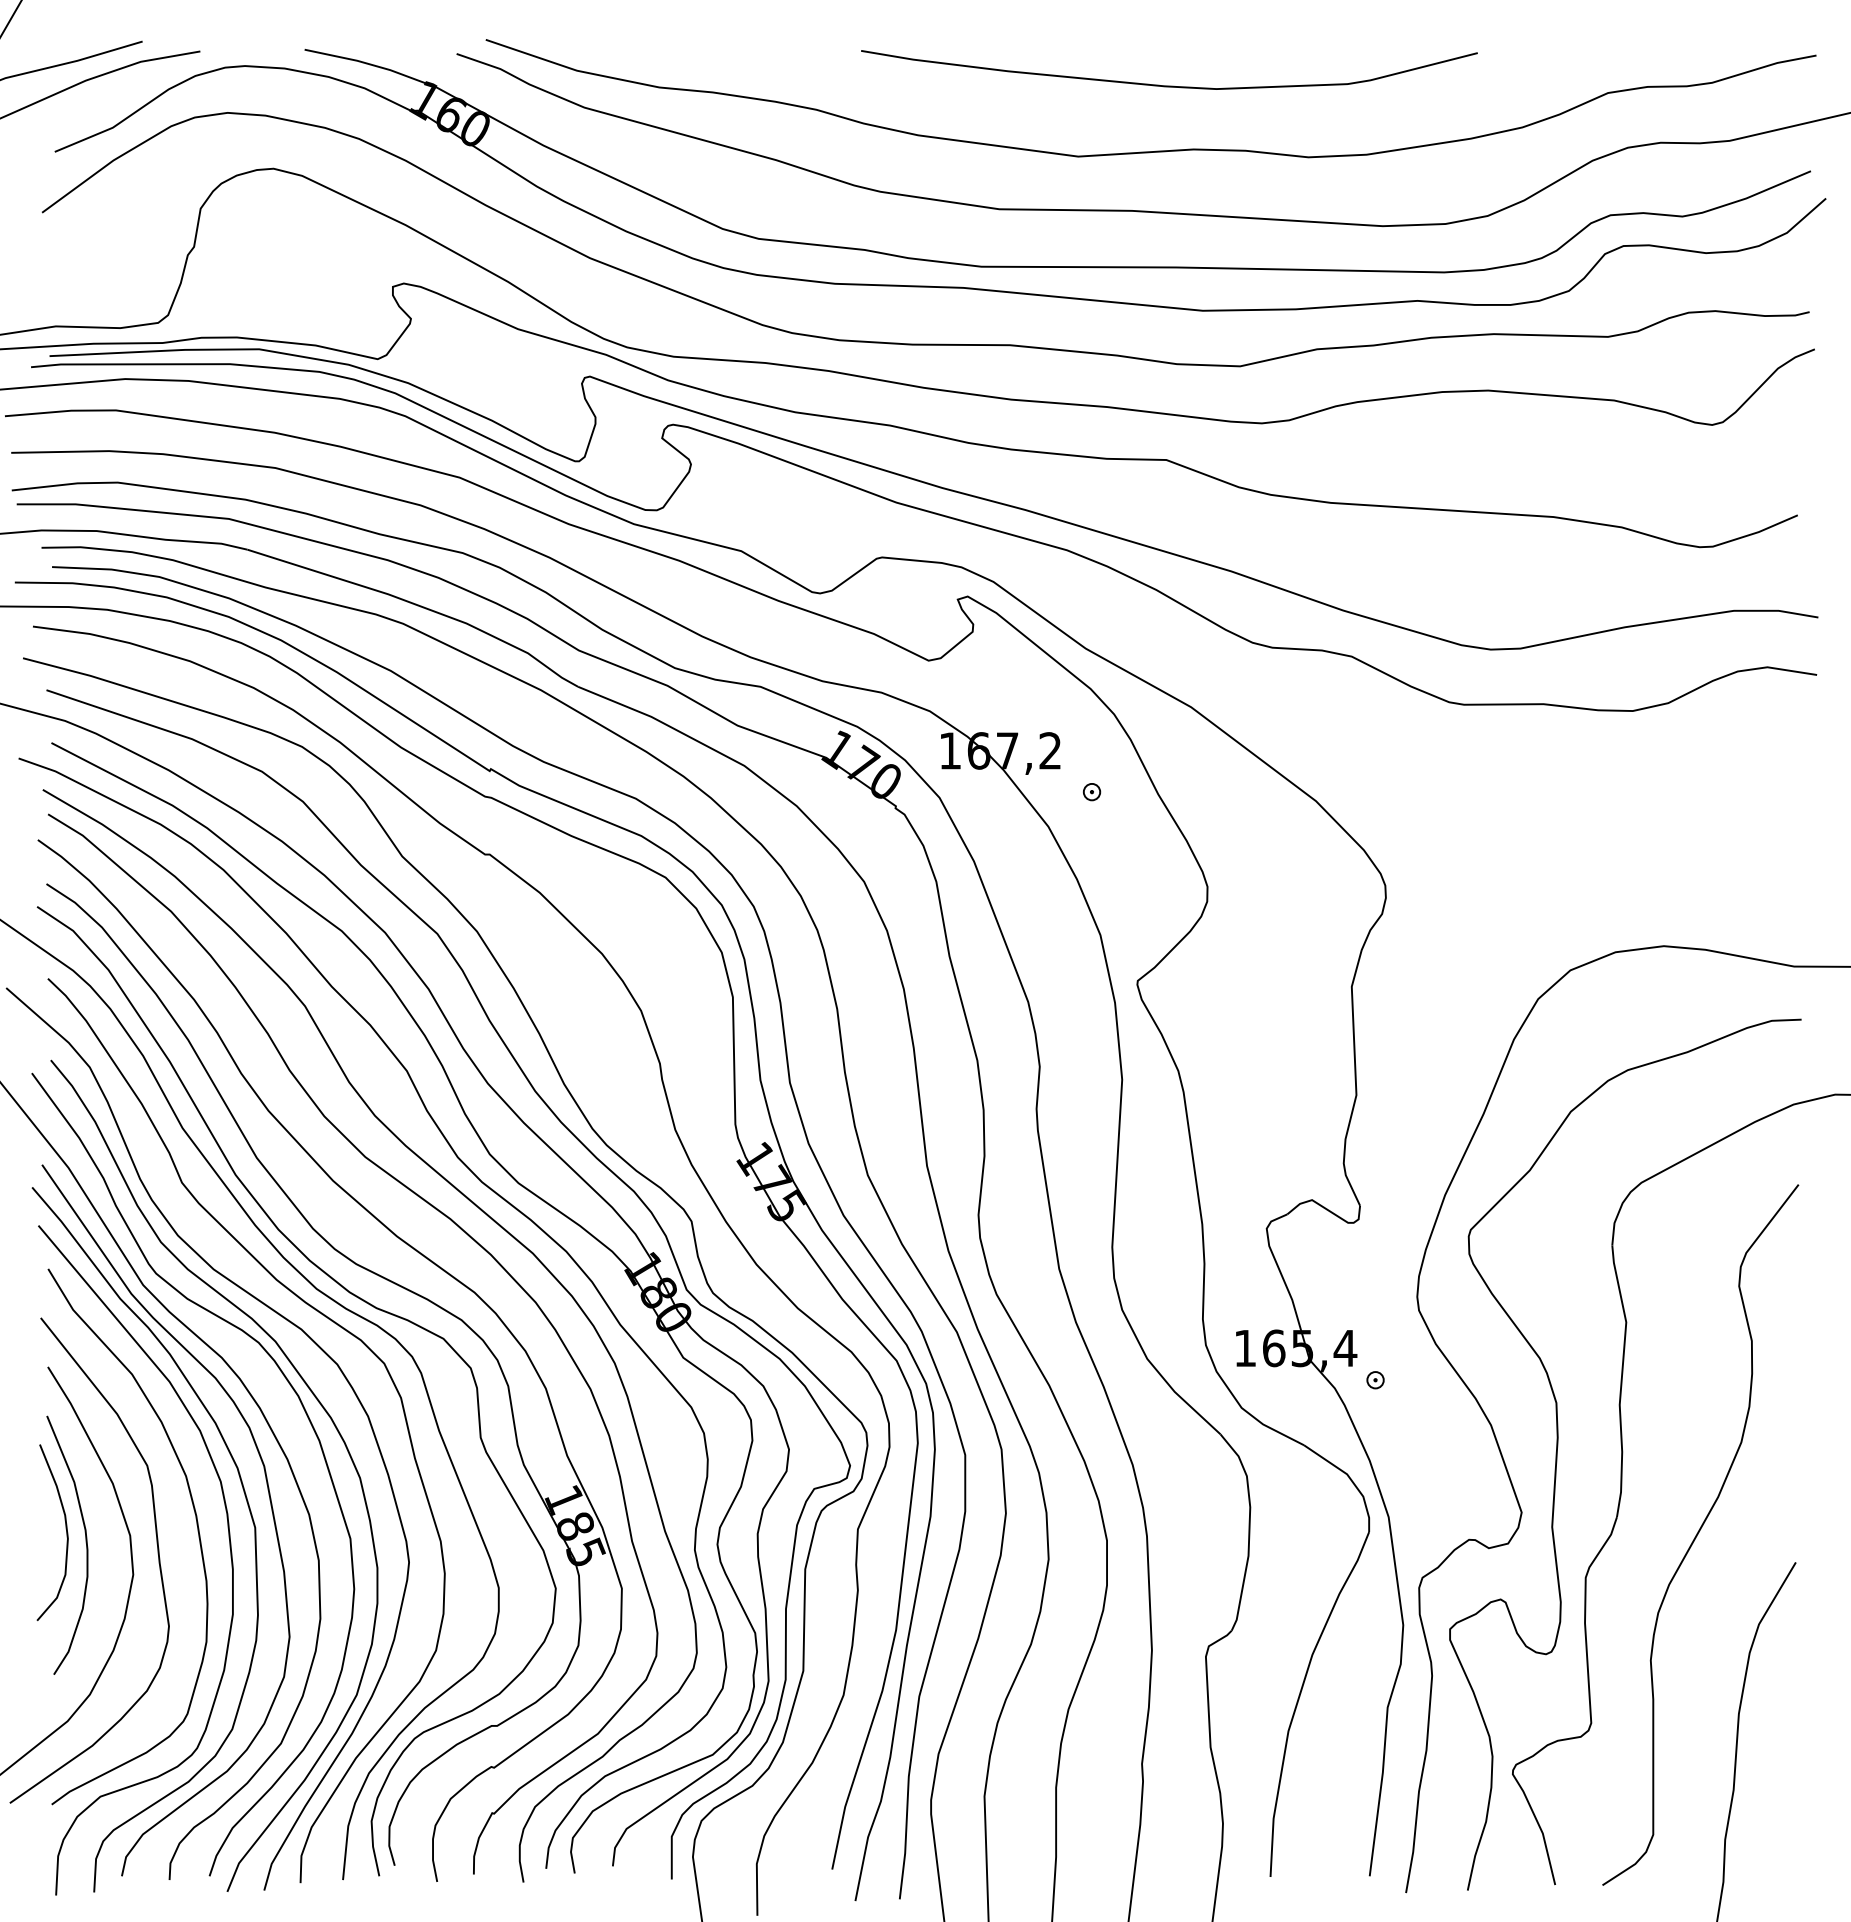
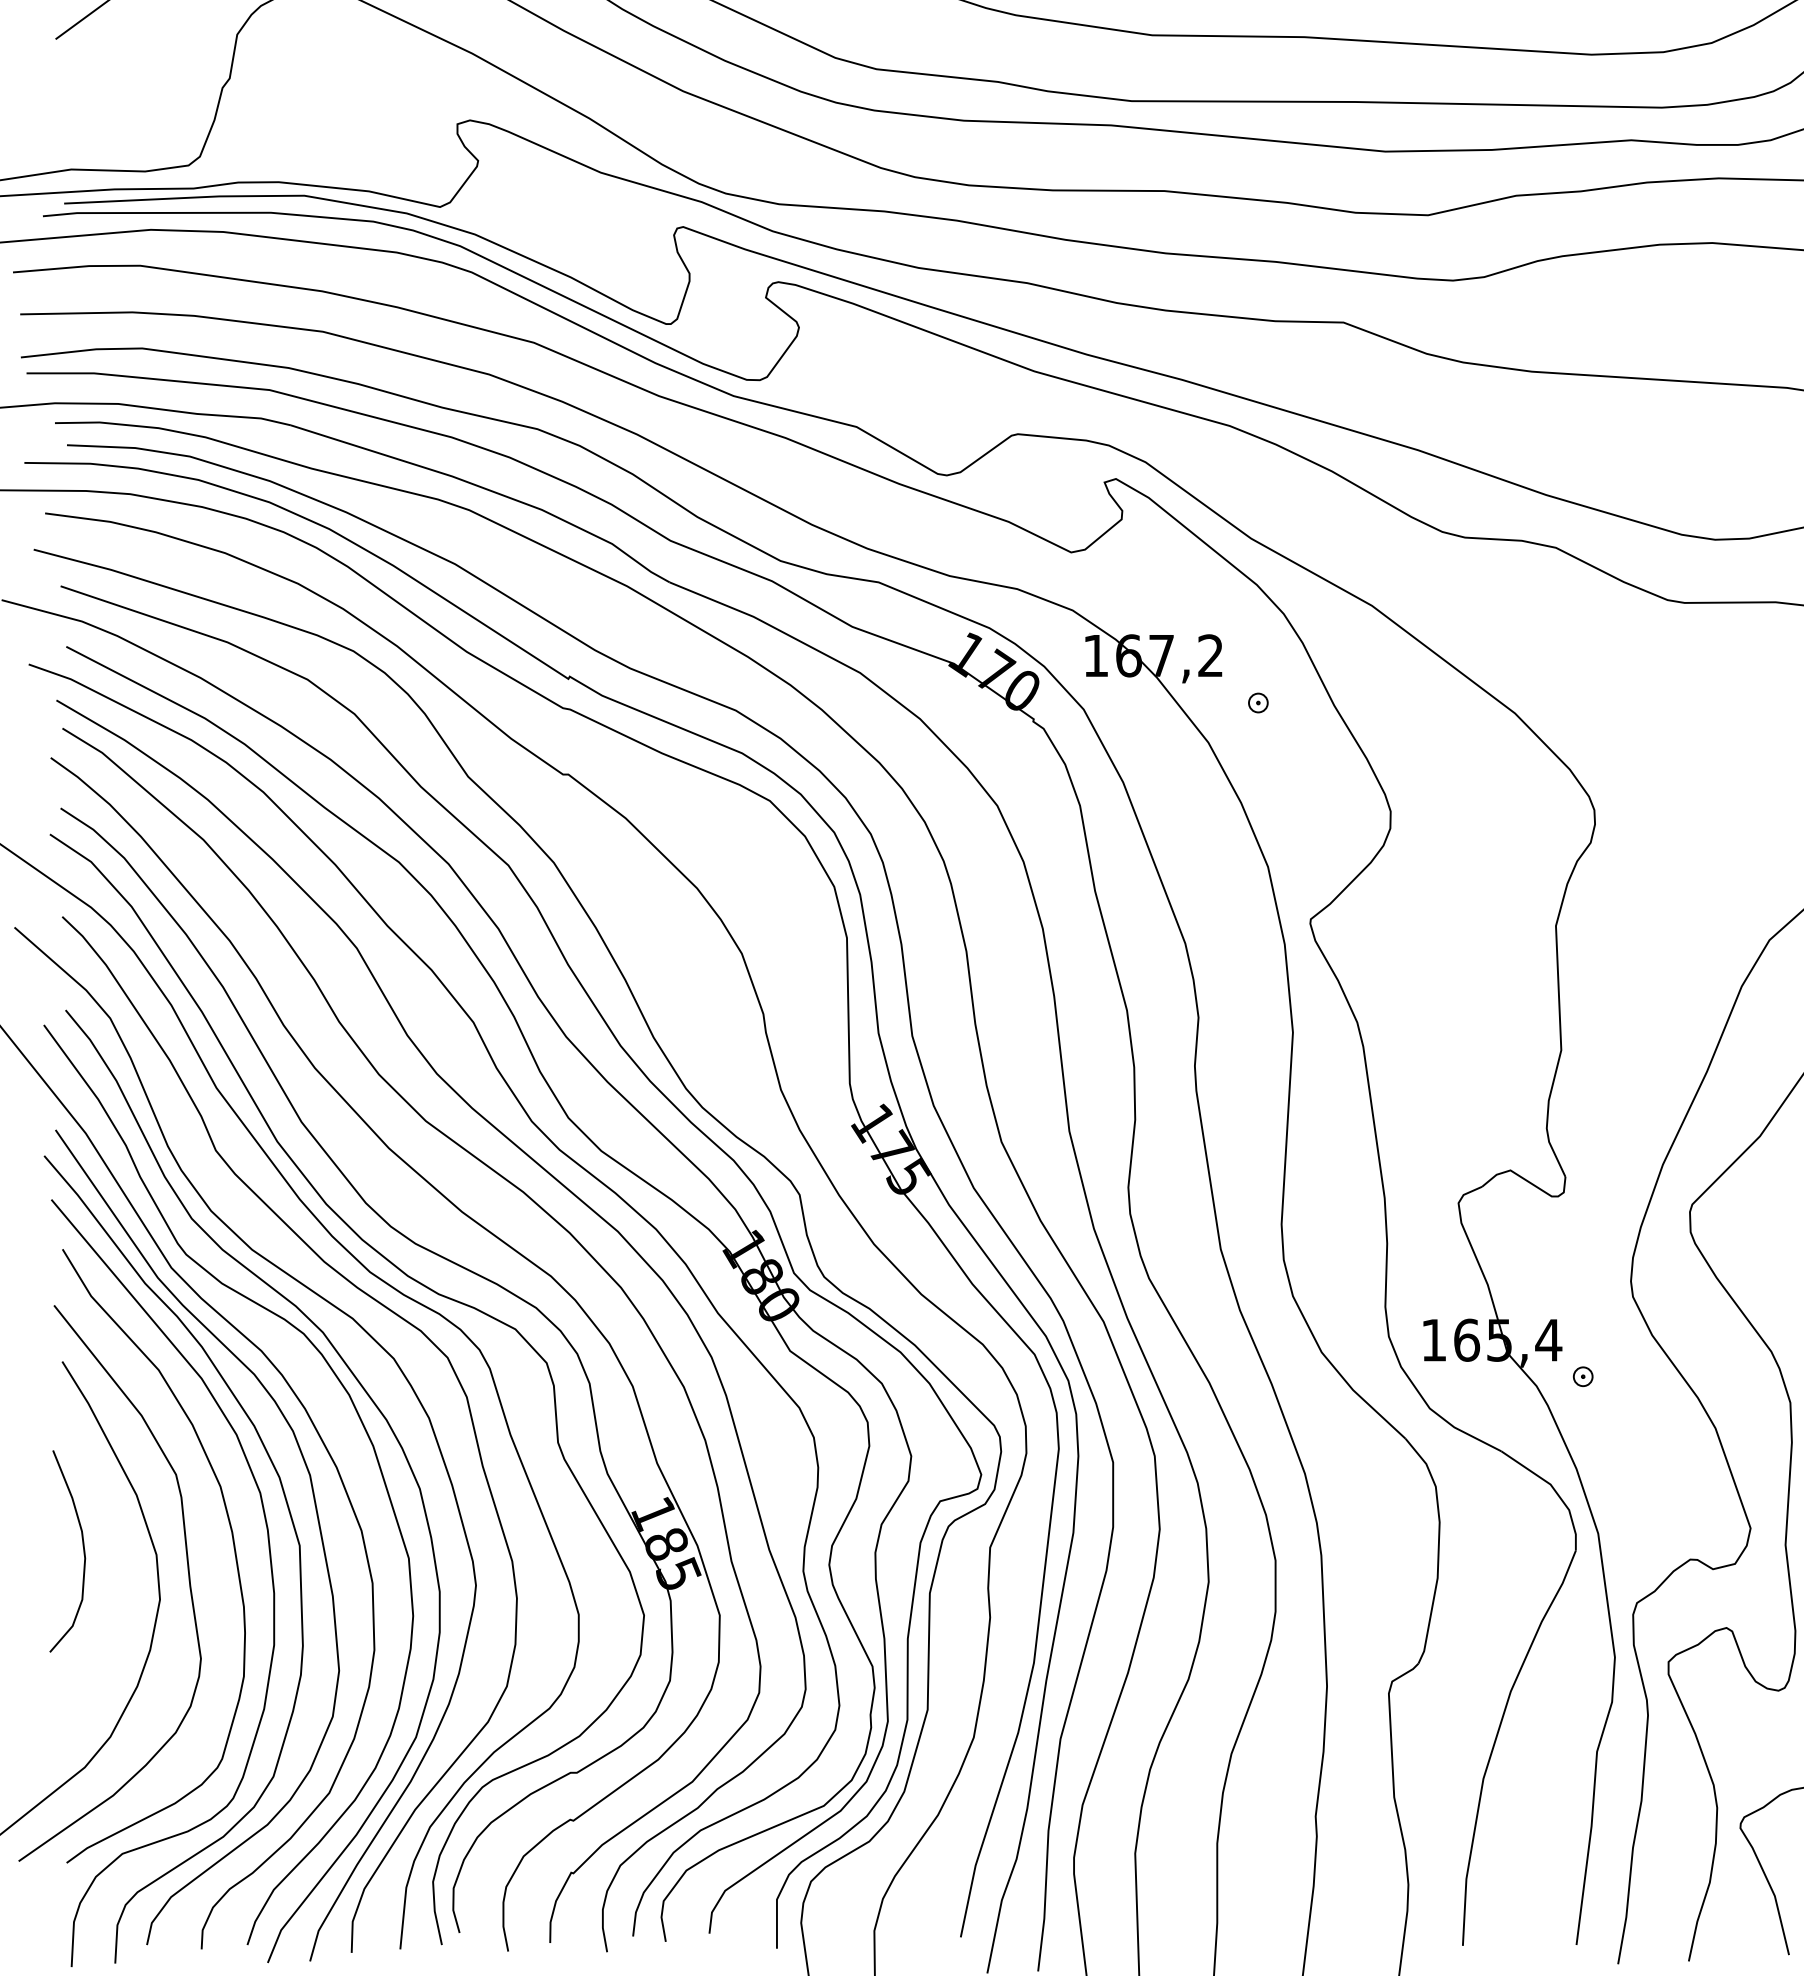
curve: (85, 1542) -> (105, 1562), removed

